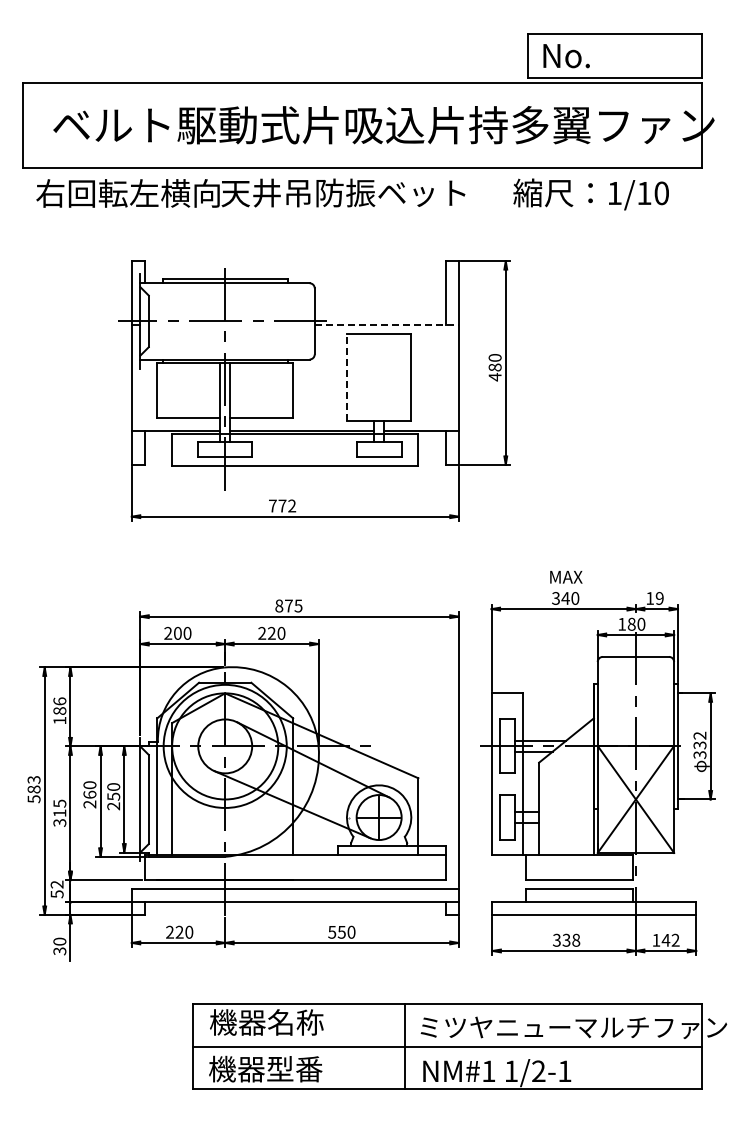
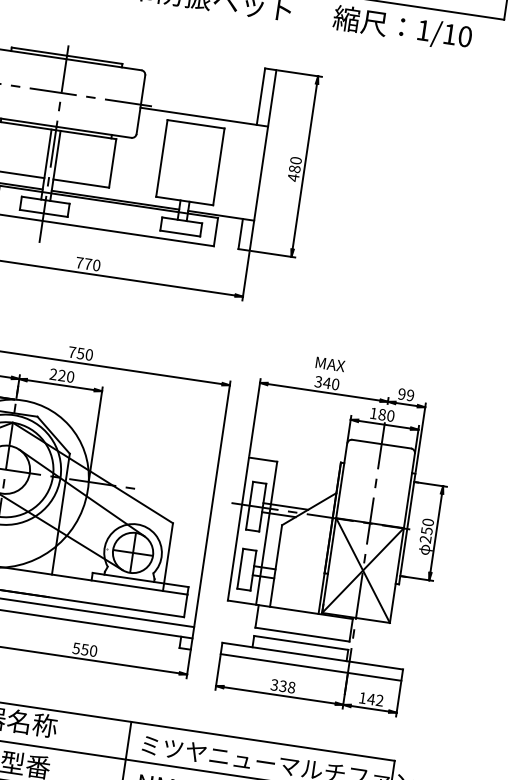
line: (386, 324) -> (204, 116), dashed -> solid
line: (346, 376) -> (161, 157), dashed -> solid
text: (292, 505) -> (97, 265), 772 -> 770
text: (649, 598) -> (401, 394), 19 -> 99
text: (288, 605) -> (80, 353), 875 -> 750
text: (699, 745) -> (426, 531), 332 -> 250

